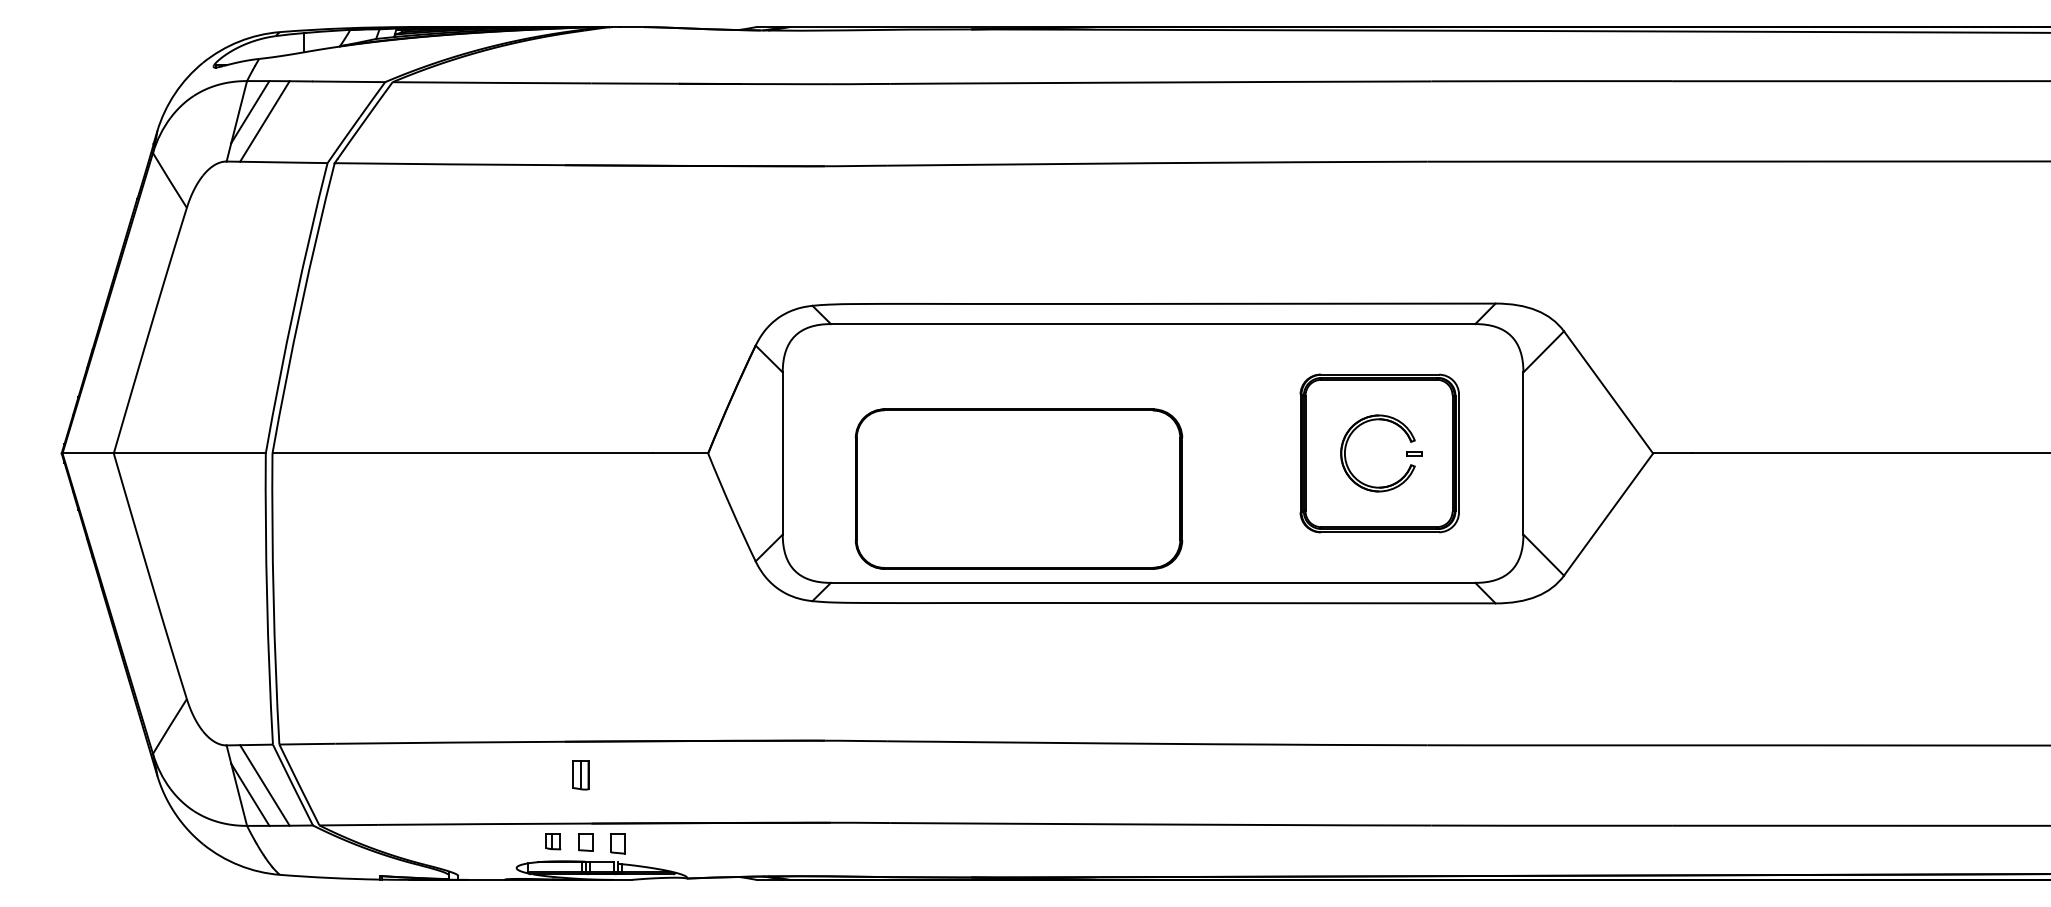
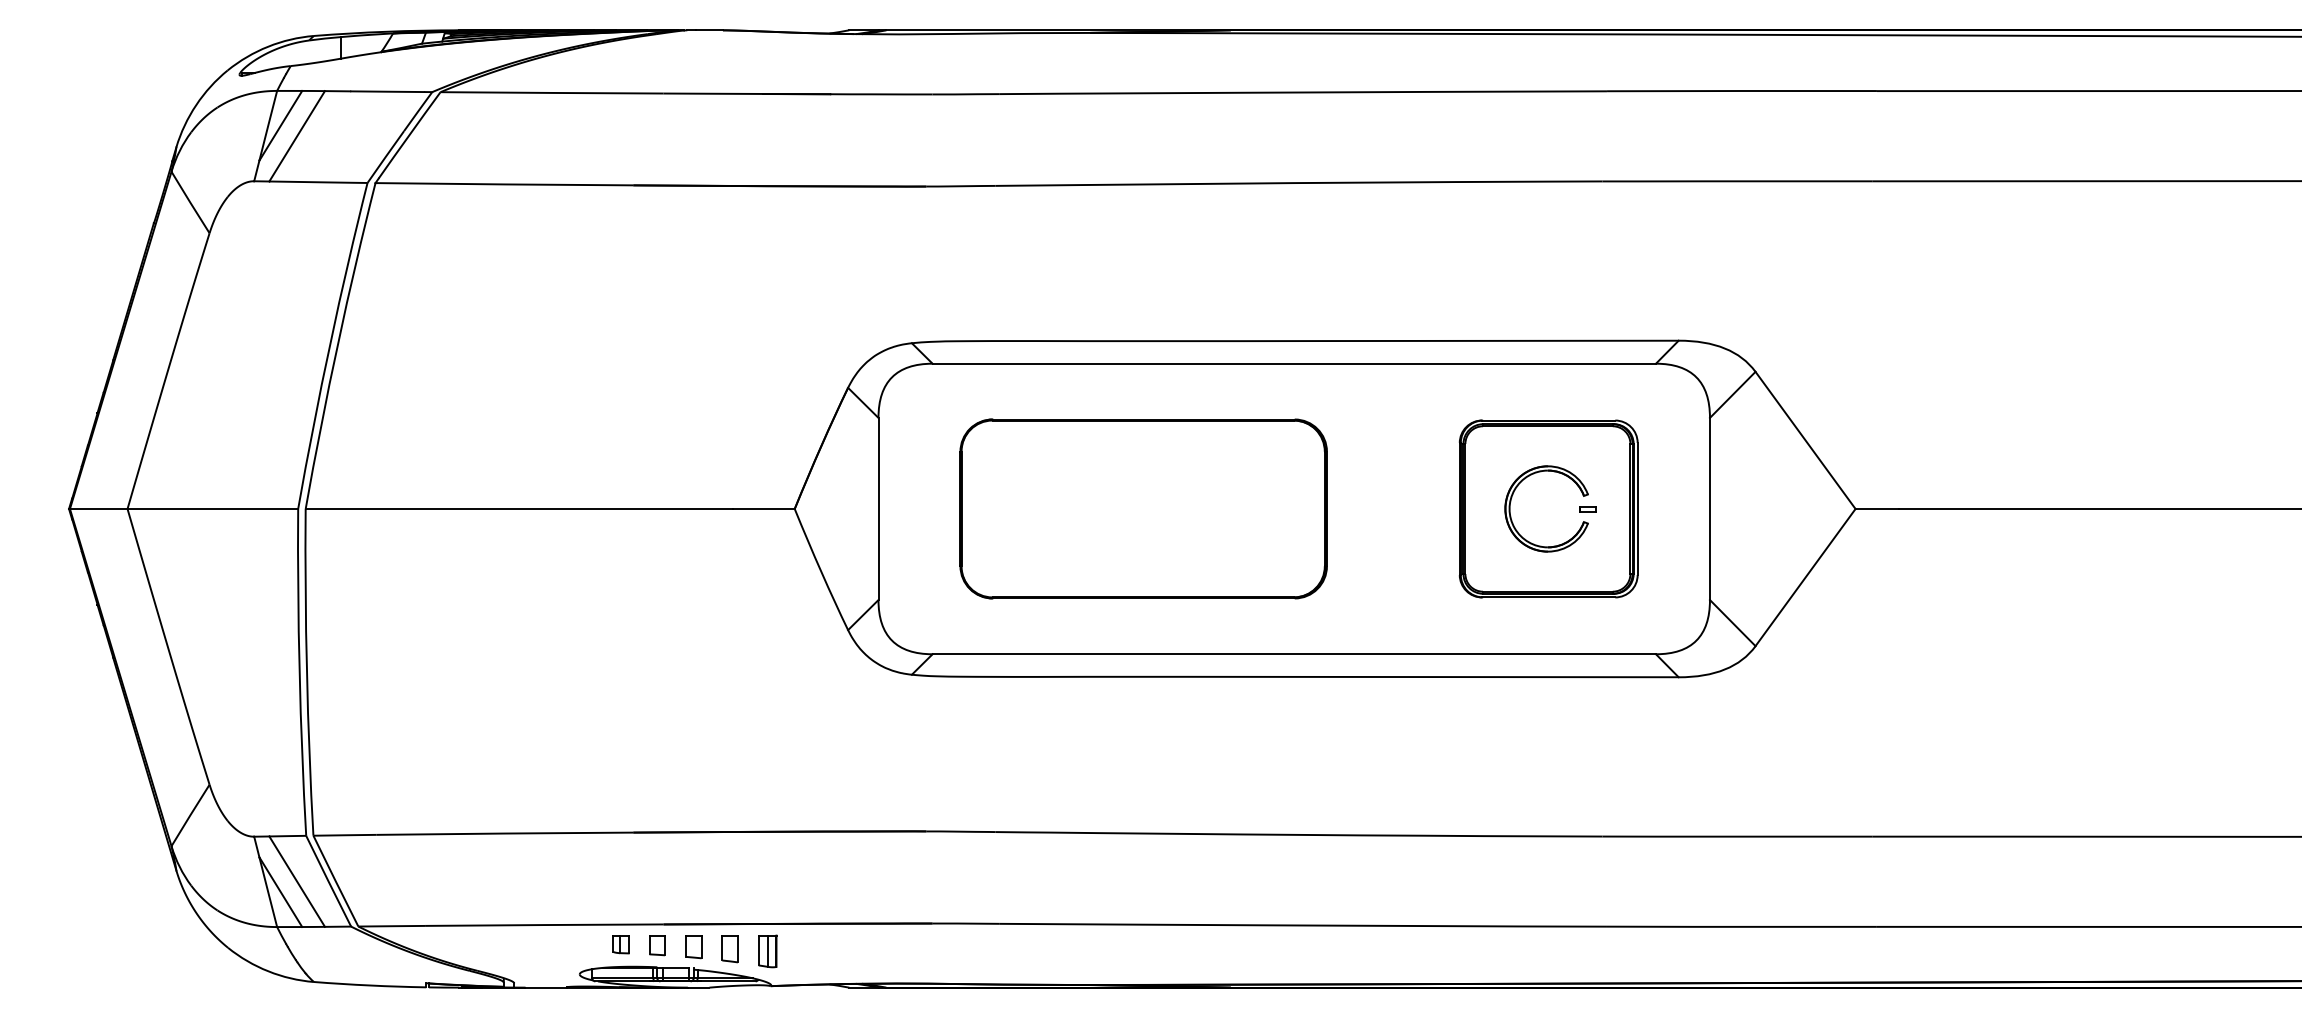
part: (1018, 488) -> (1143, 508), moved
part: (580, 775) -> (767, 951), moved
part: (650, 845) -> (729, 949), added

